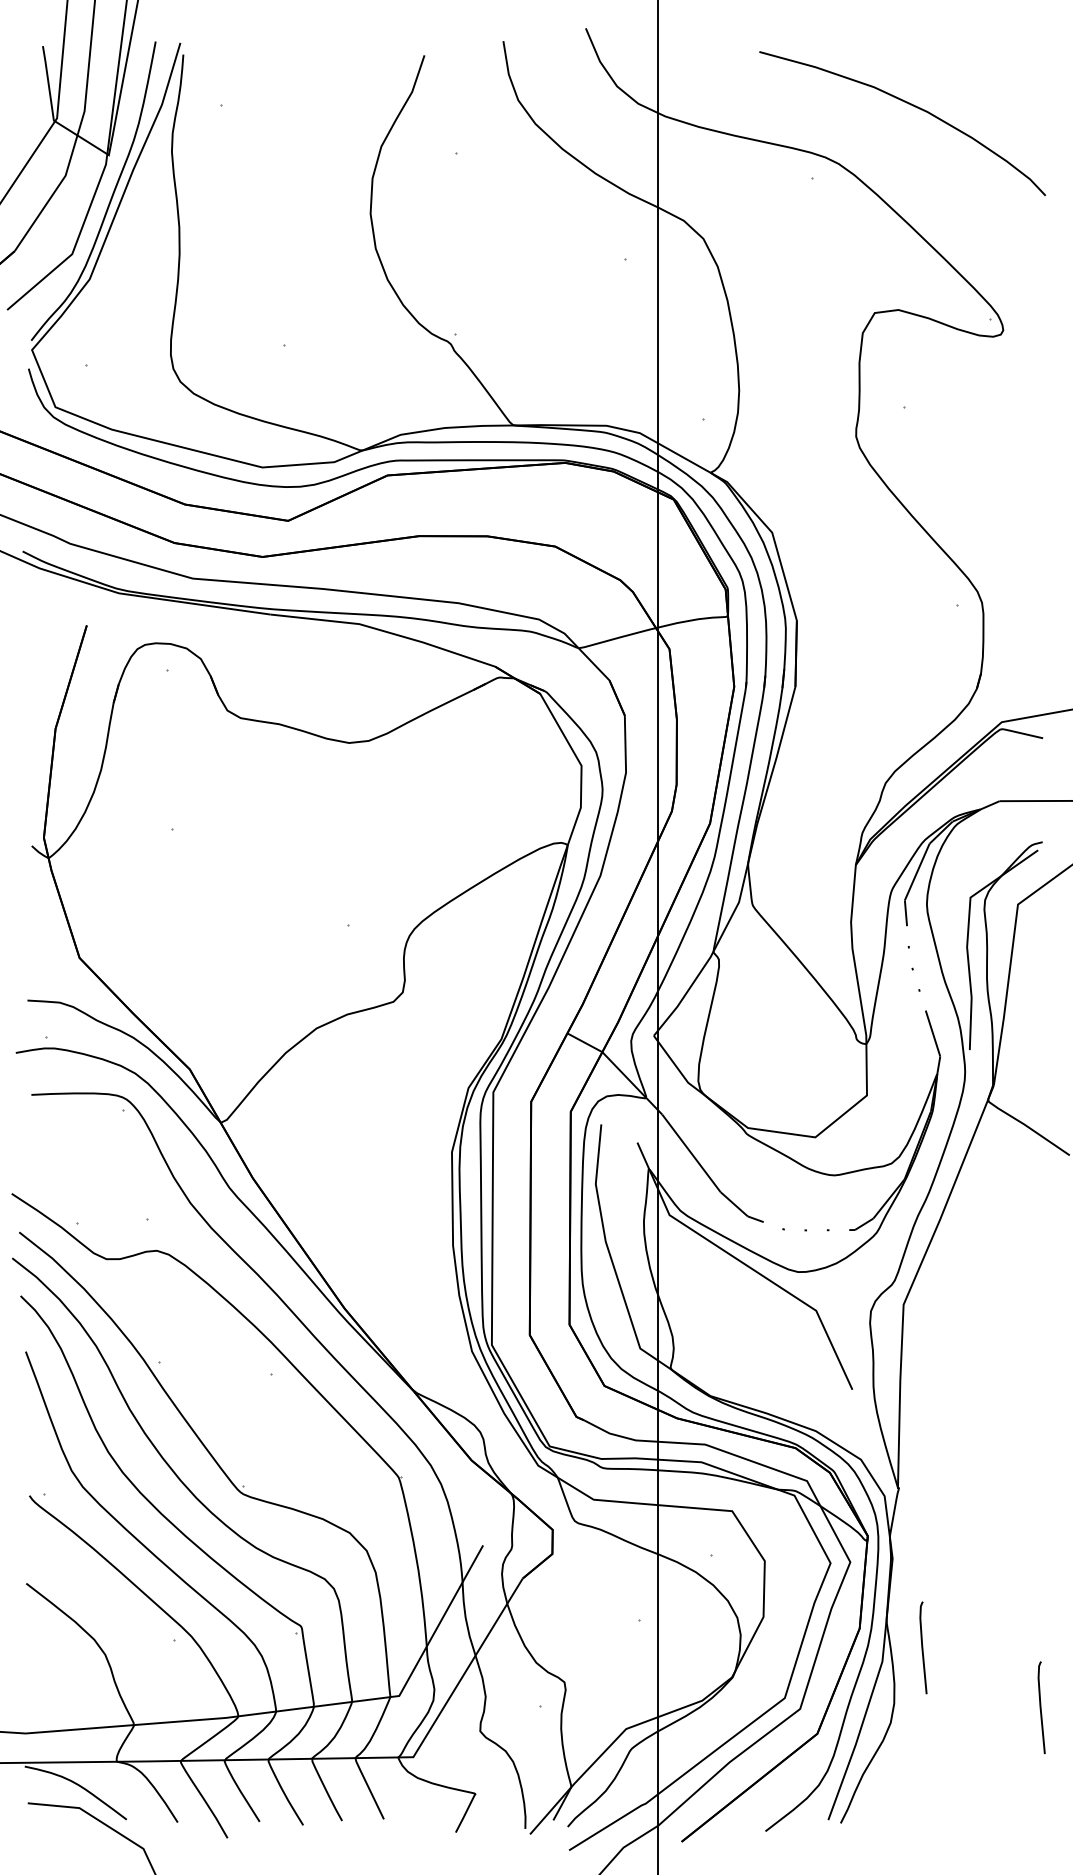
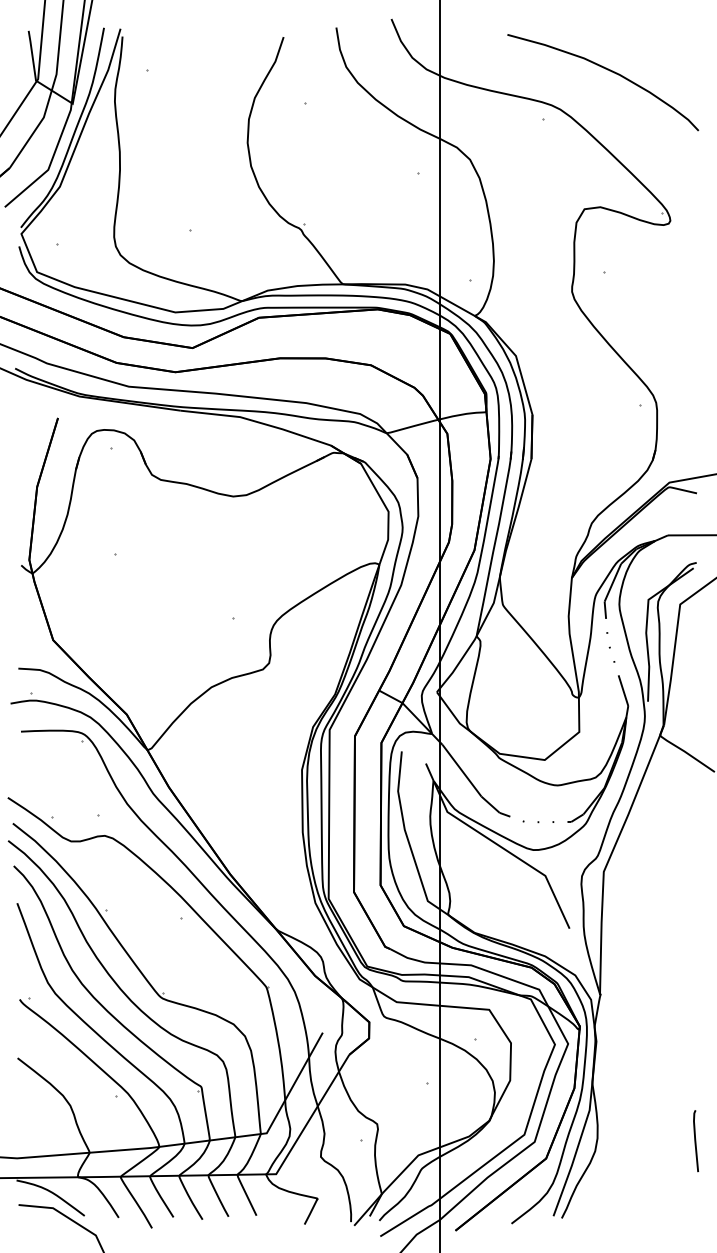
curve: (922, 1648) -> (616, 1101), removed

